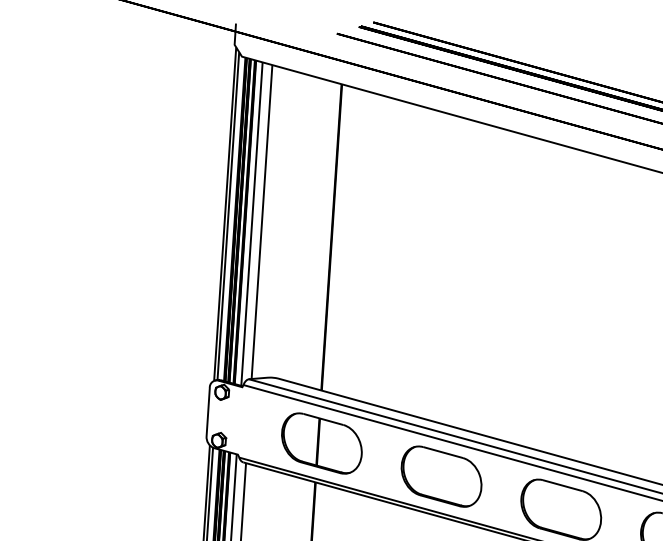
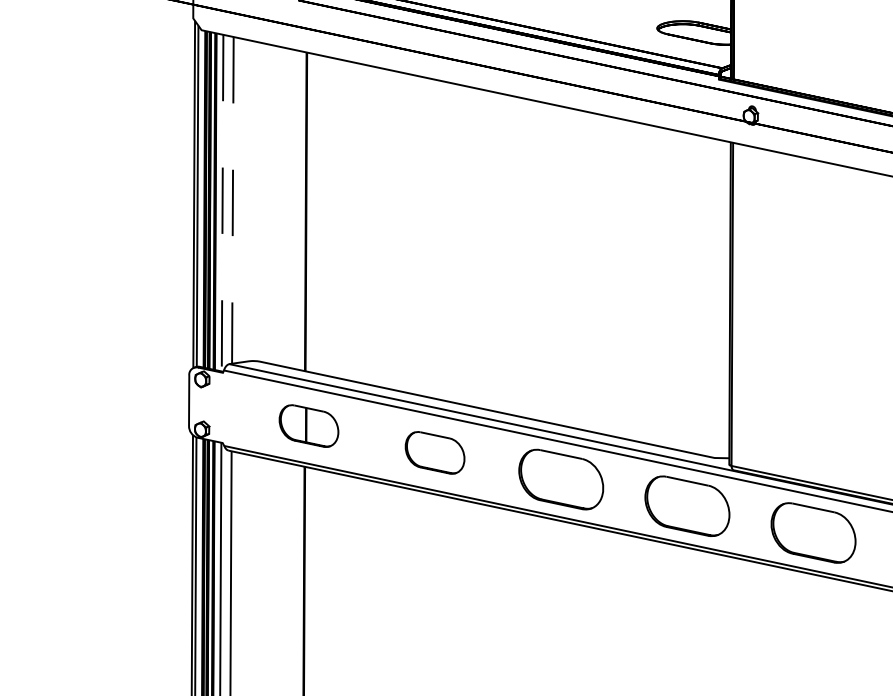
line: (261, 222) -> (232, 200), solid -> dashed
line: (251, 224) -> (222, 203), solid -> dashed
part: (321, 442) -> (308, 425), size x0.7
part: (440, 476) -> (434, 452), size x0.7

